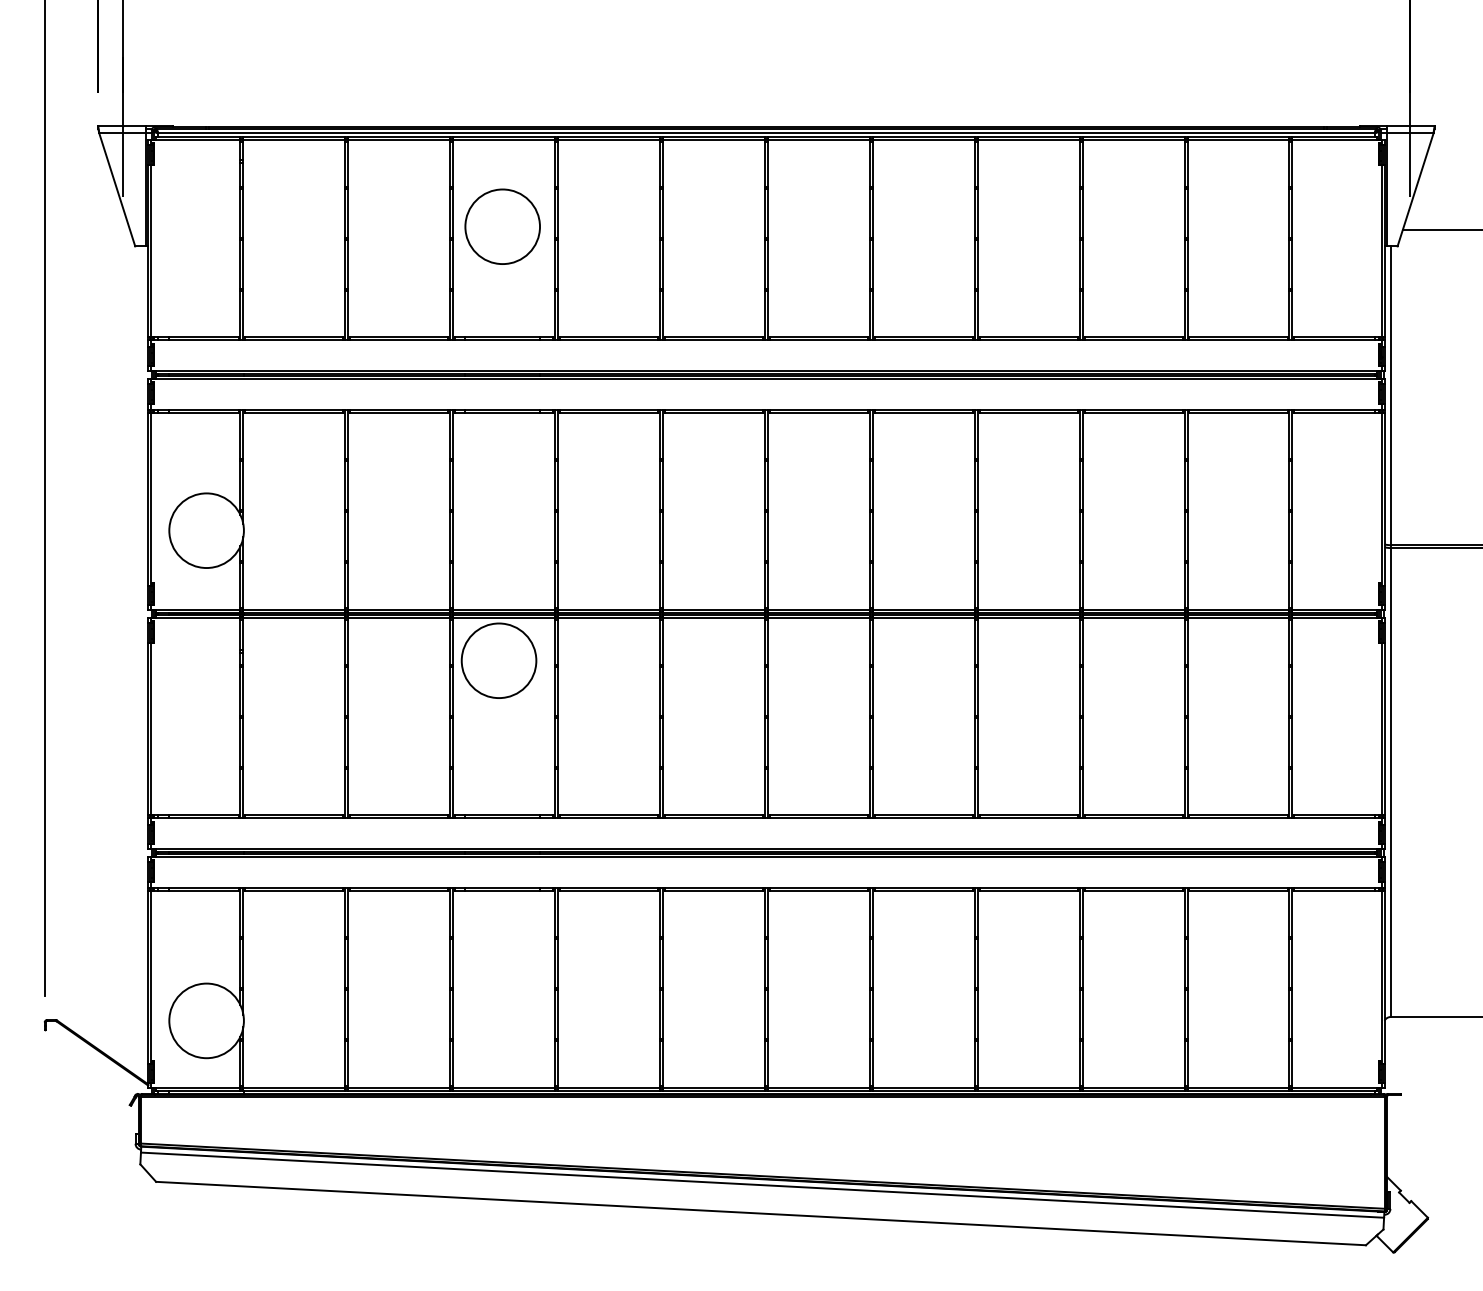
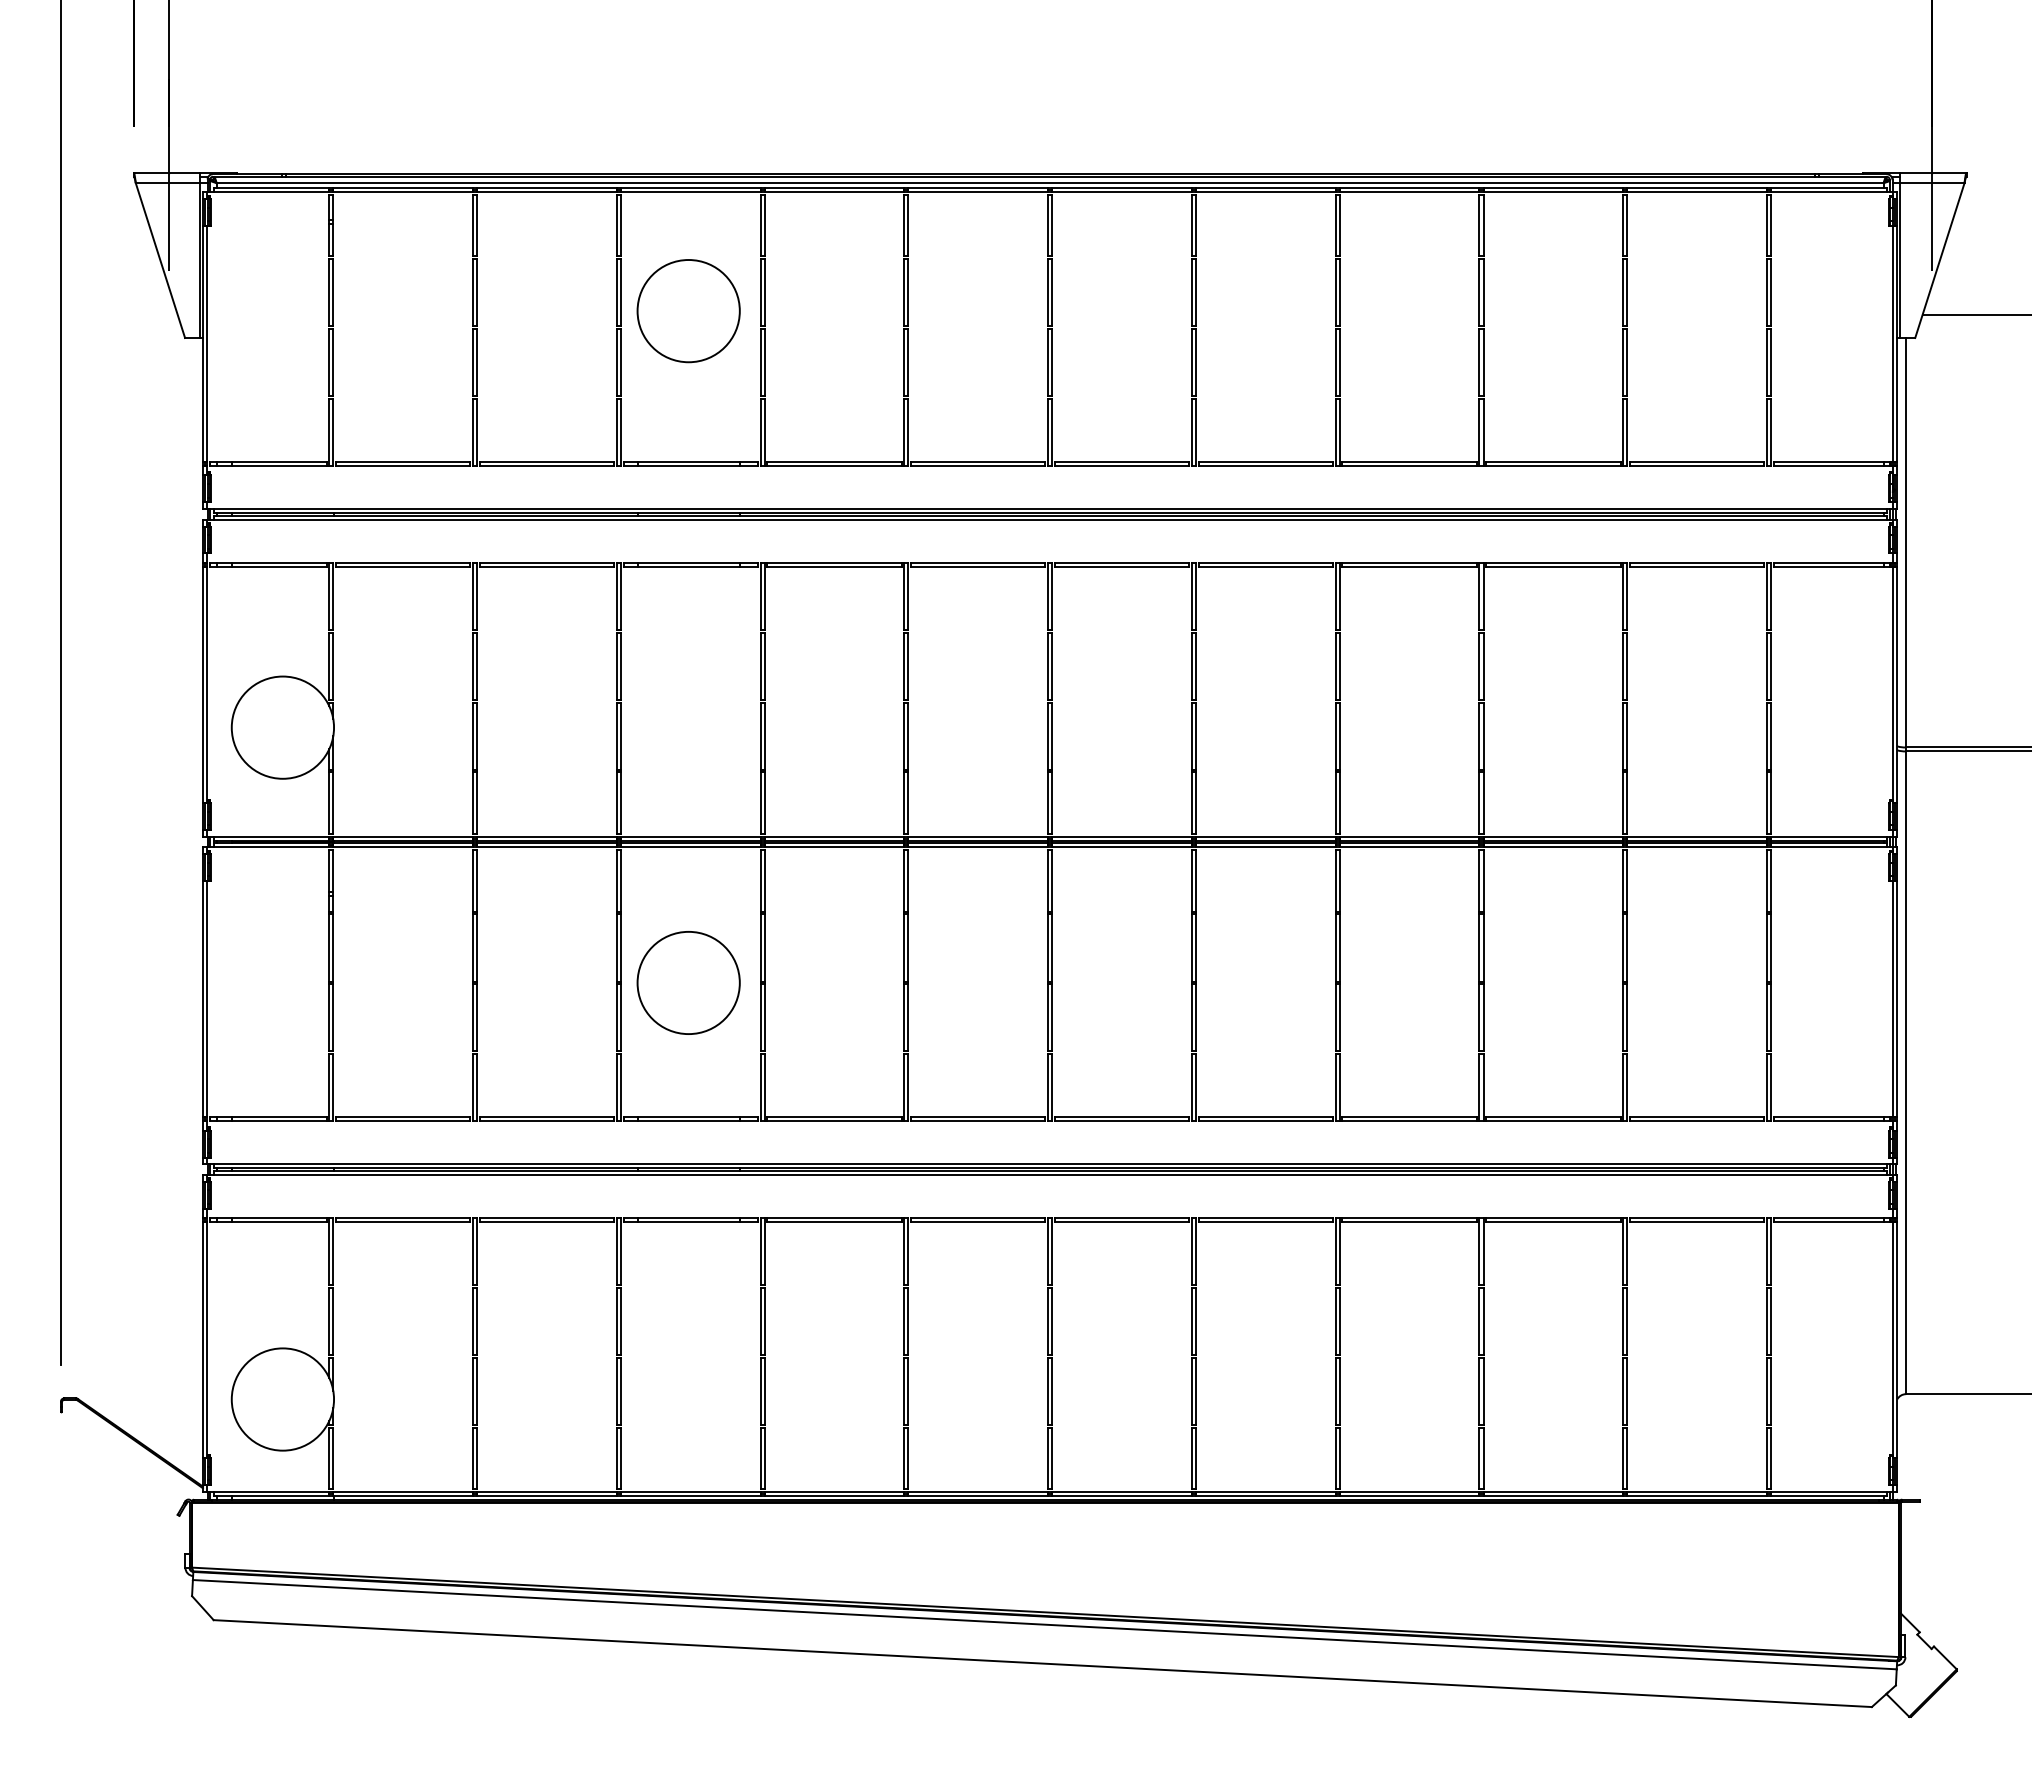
circle: (498, 660) -> (688, 982), moved

